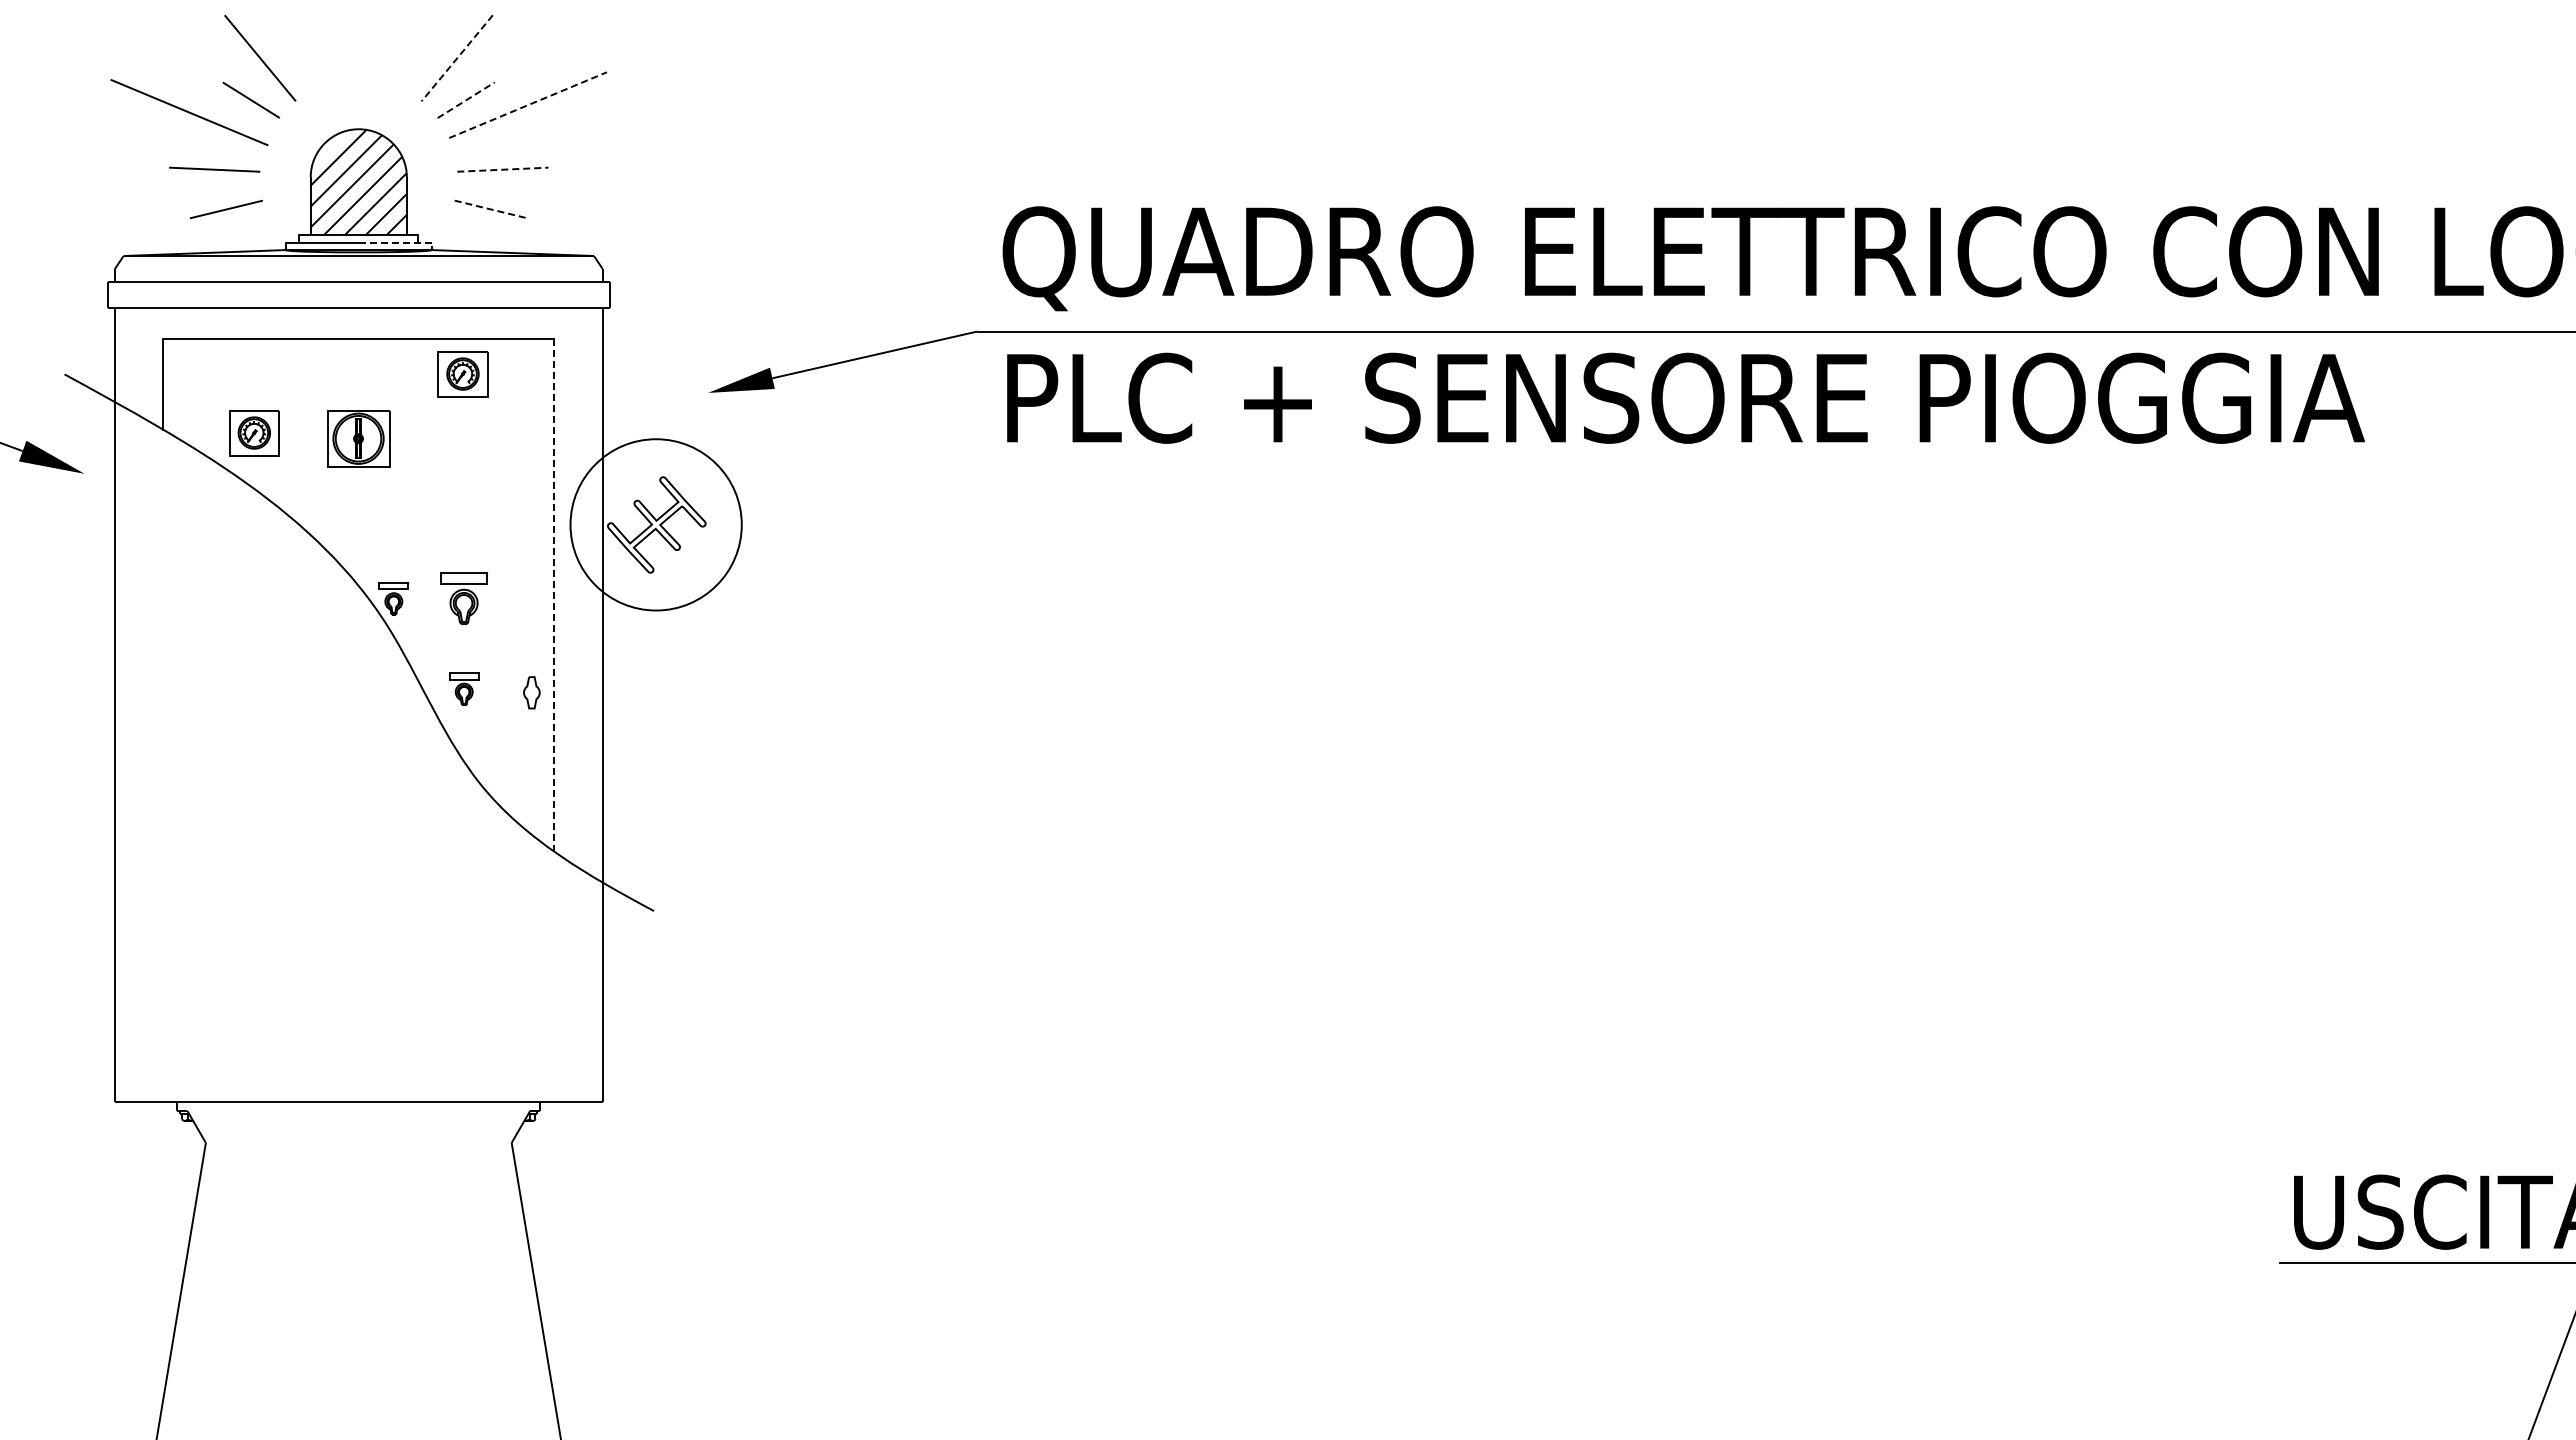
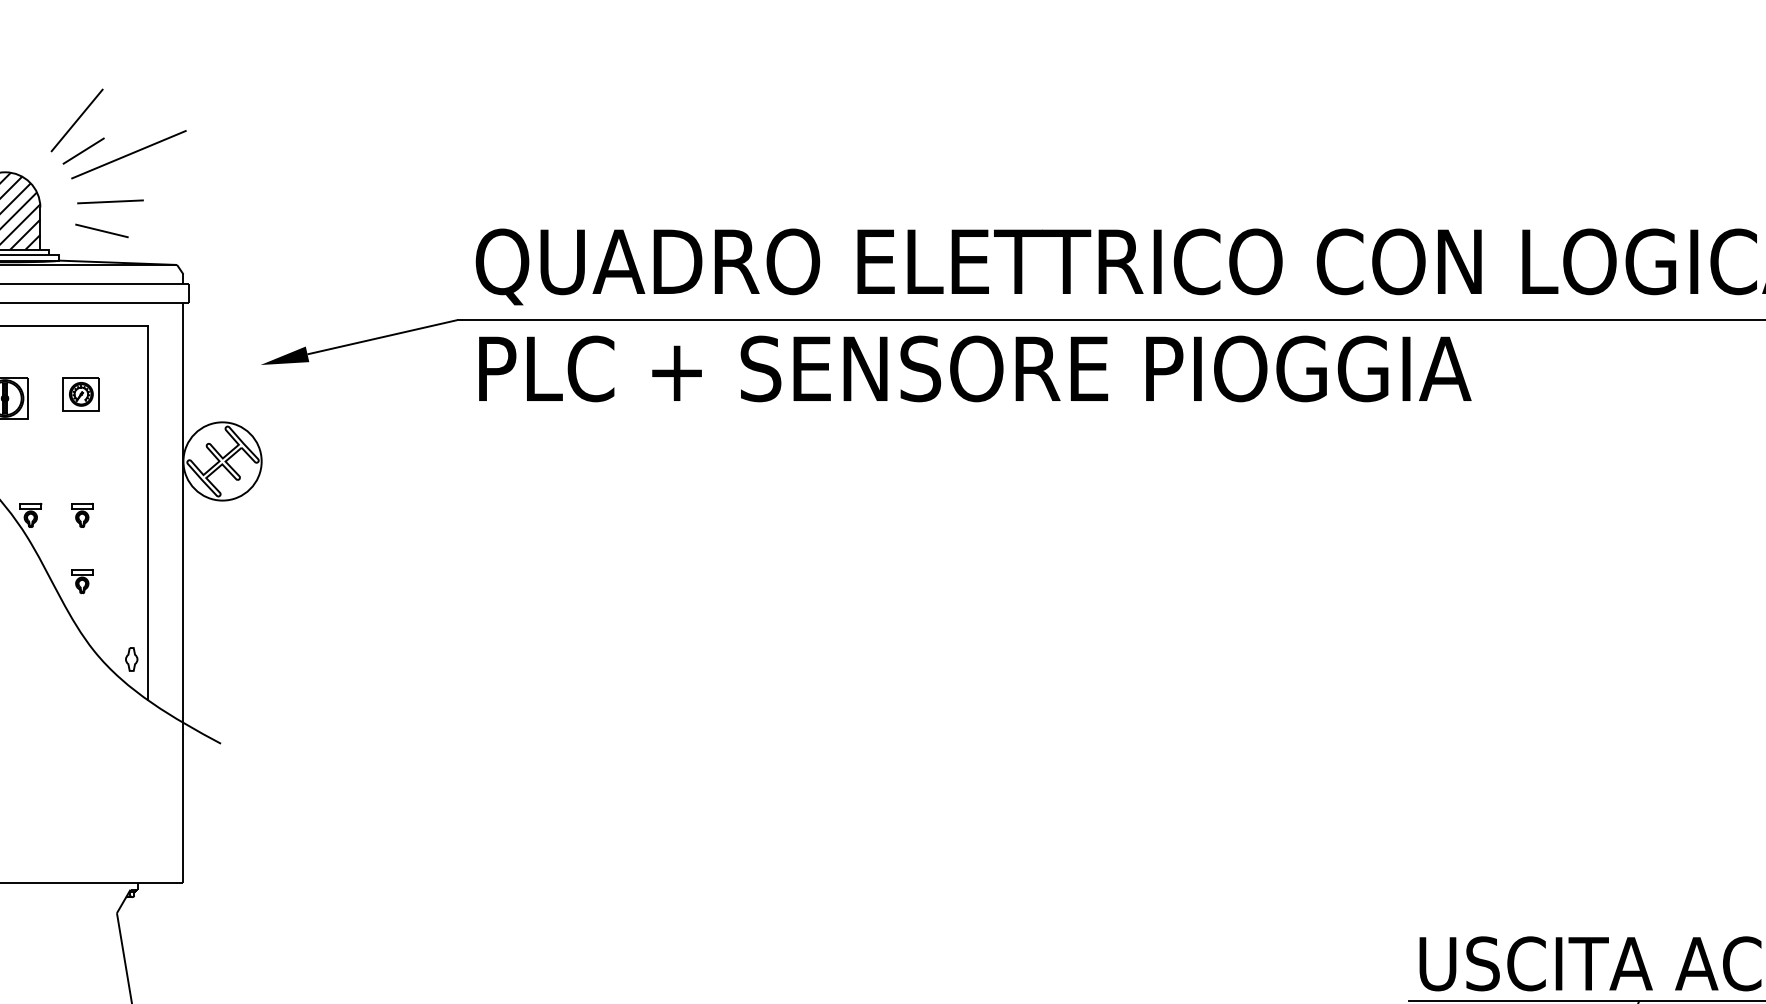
line: (457, 58) -> (77, 120), dashed -> solid
line: (466, 100) -> (83, 151), dashed -> solid
line: (528, 104) -> (129, 154), dashed -> solid
line: (502, 169) -> (110, 201), dashed -> solid
line: (491, 209) -> (102, 230), dashed -> solid
line: (400, 242) -> (35, 255), dashed -> solid
part: (462, 374) -> (81, 394), moved
circle: (655, 524) -> (222, 461), size x0.62
line: (554, 595) -> (148, 513), dashed -> solid
part: (464, 598) -> (82, 515), size x0.62
part: (531, 692) -> (131, 659), moved

